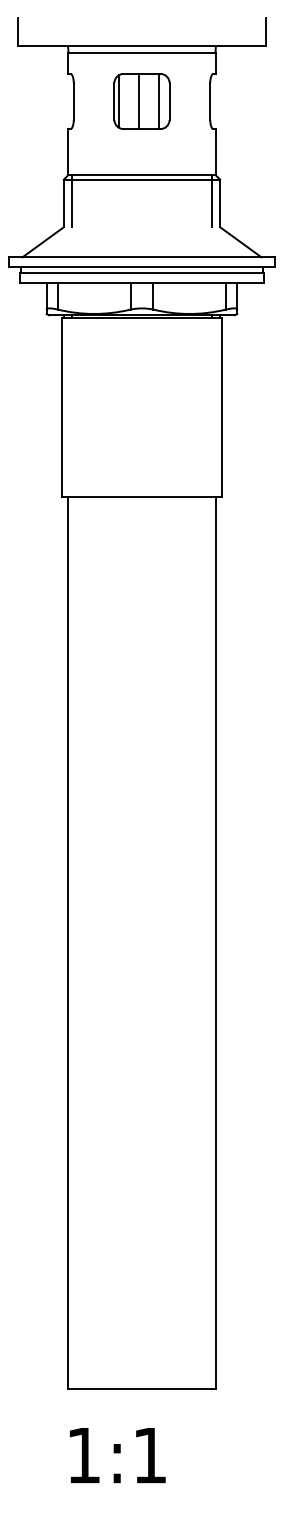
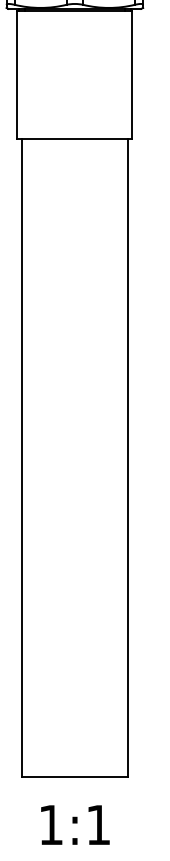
text: (117, 1455) -> (75, 825), moved

